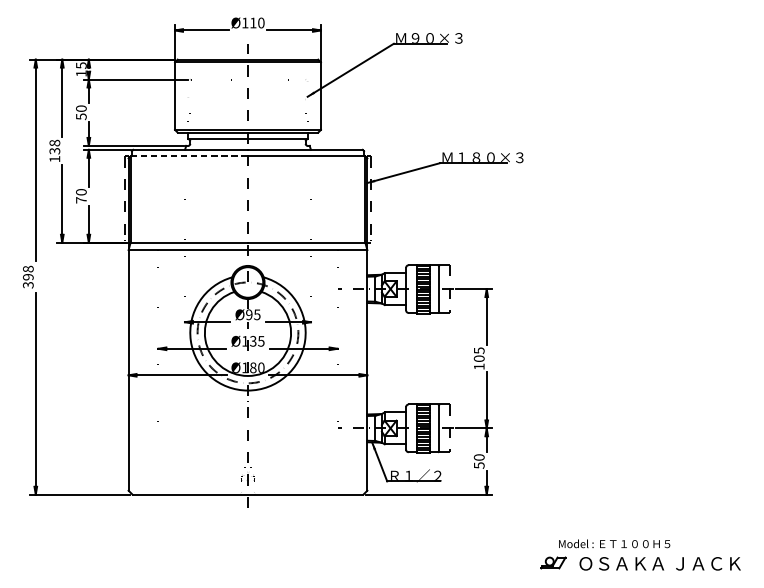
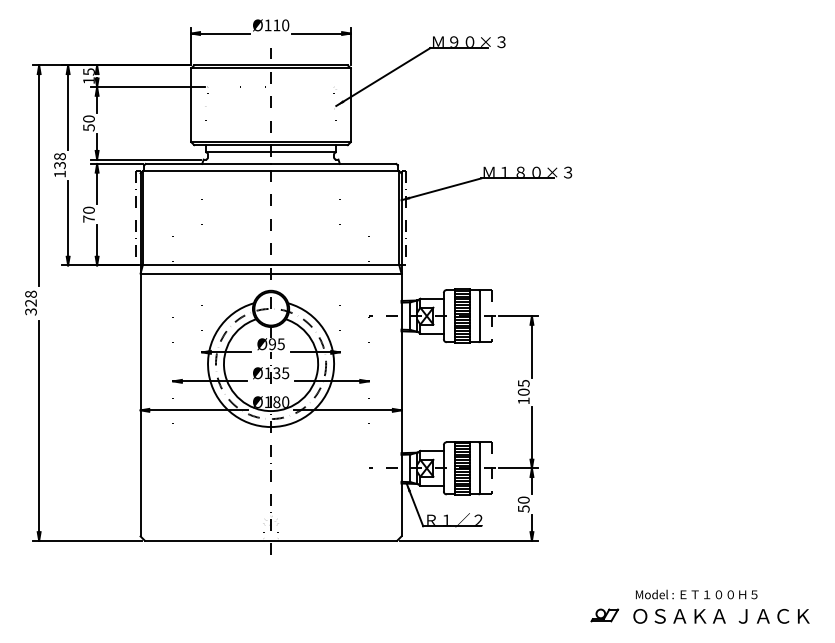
line: (189, 156) -> (207, 171), dashed -> solid
text: (27, 276) -> (30, 302), 398 -> 328
text: (614, 543) -> (696, 594), moved

